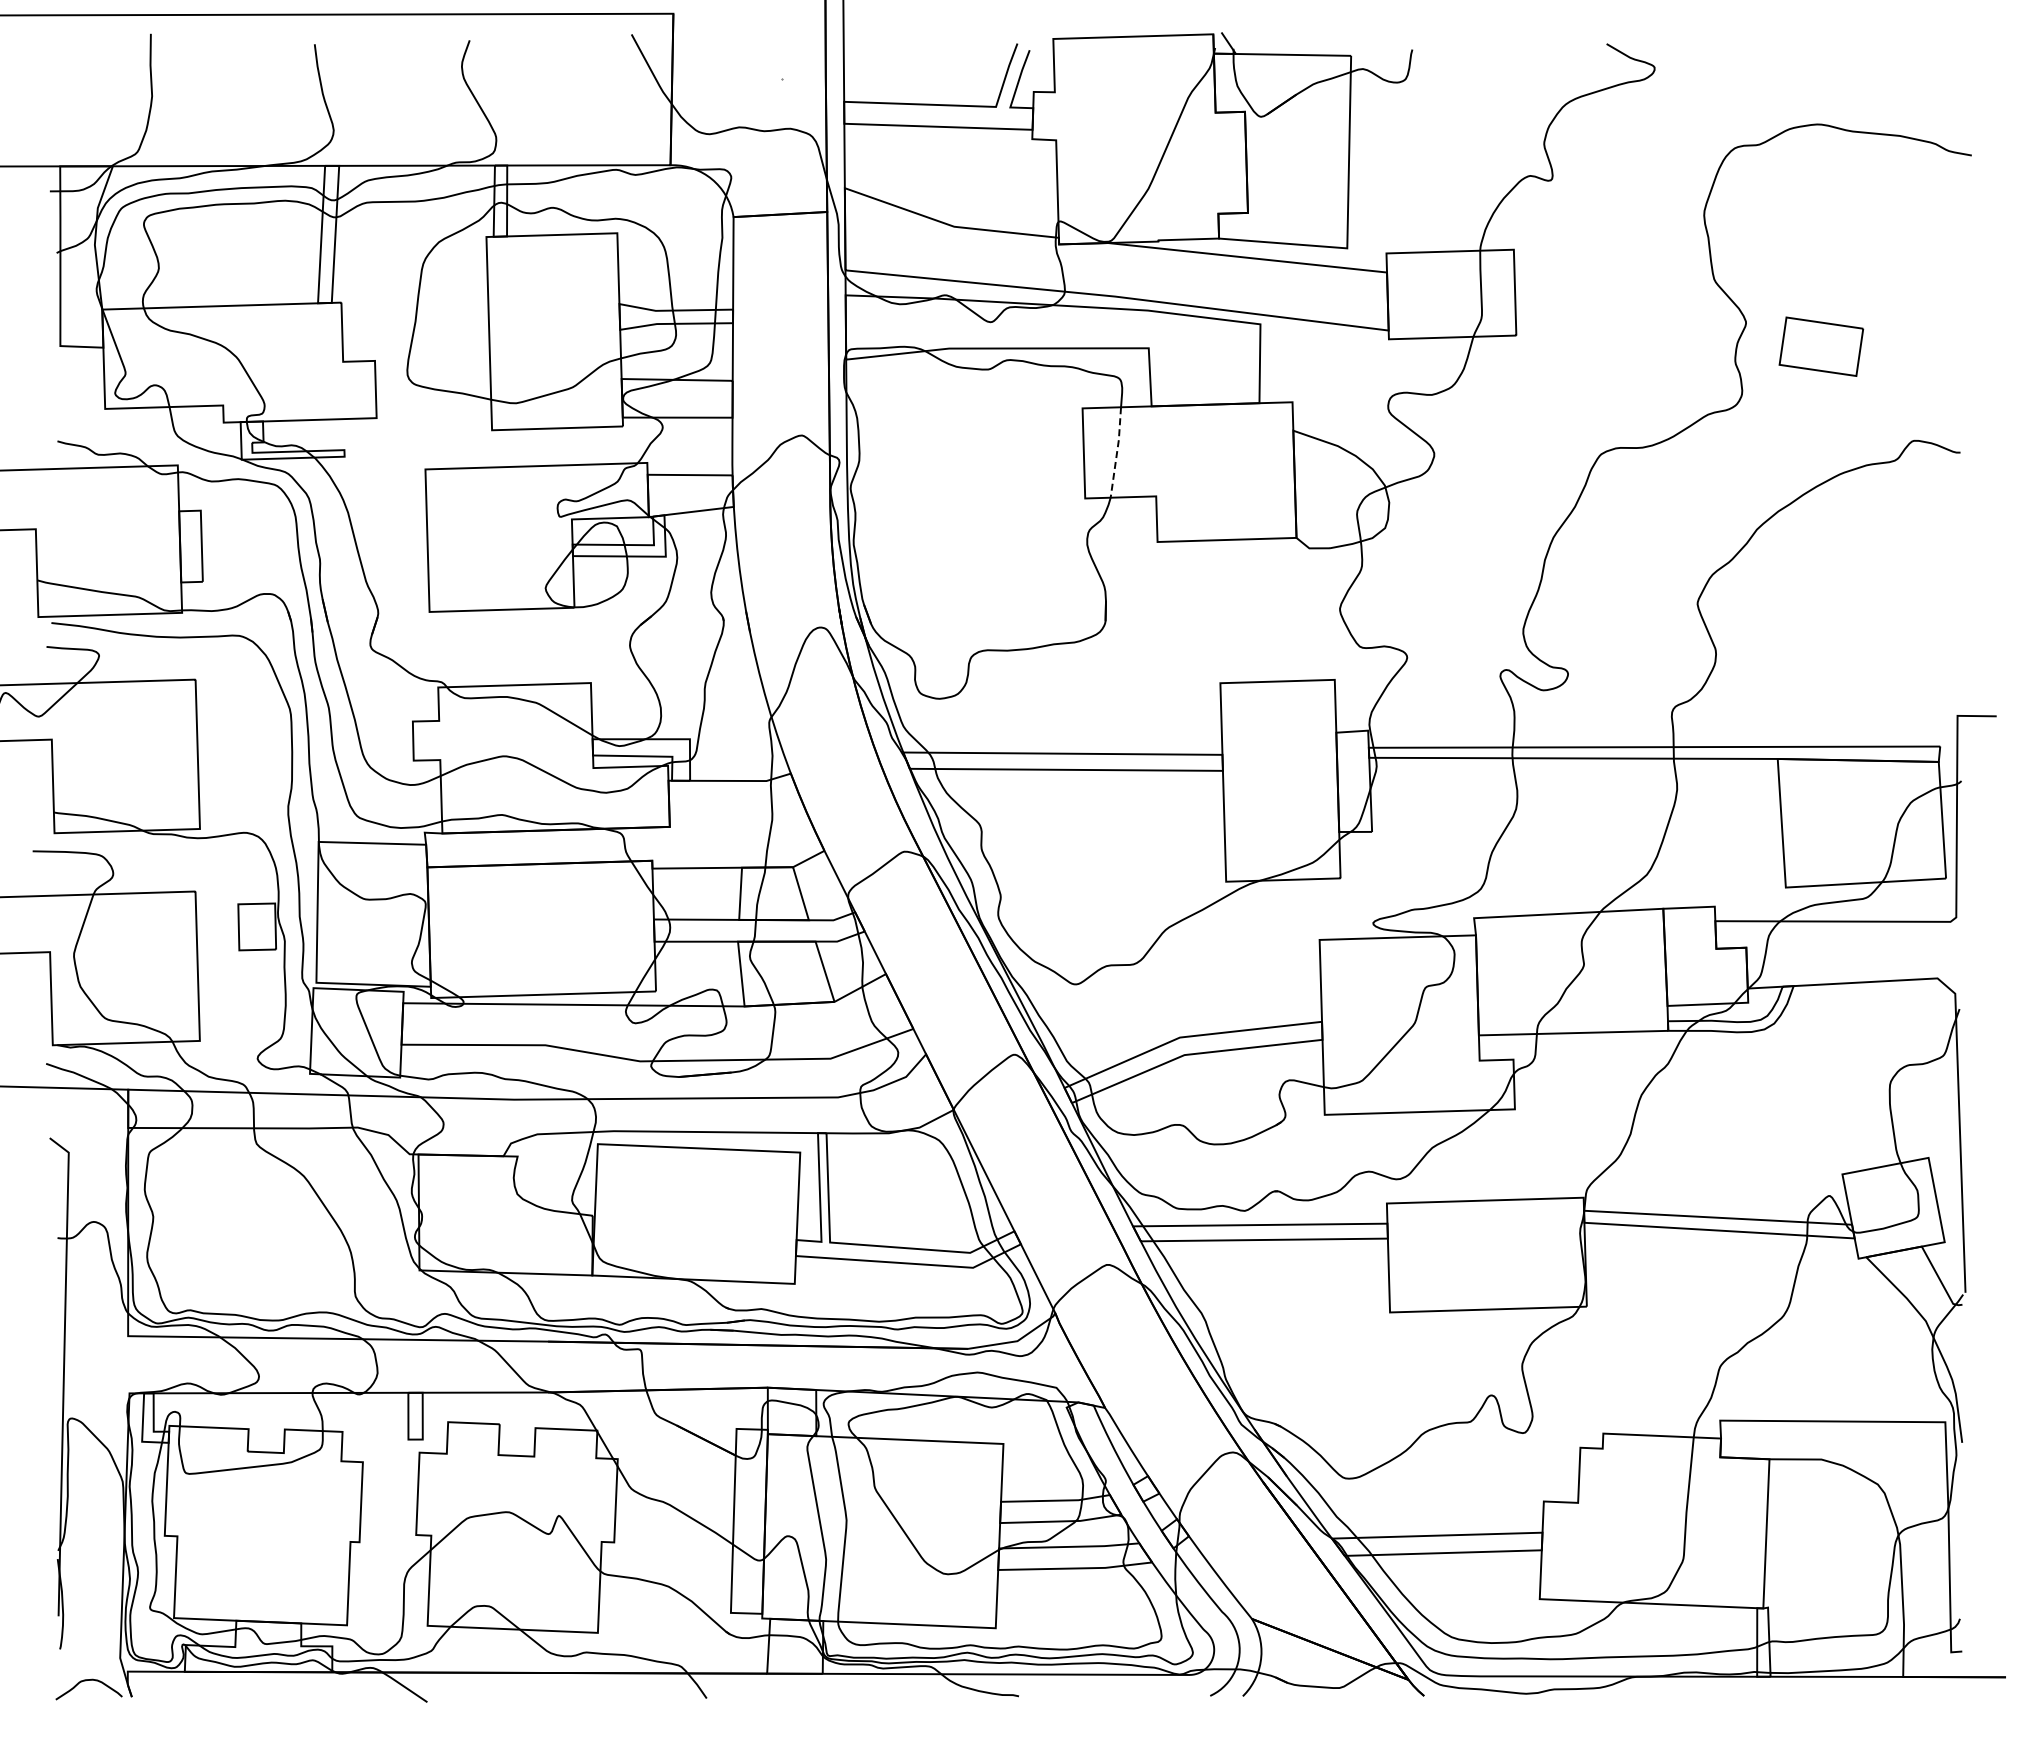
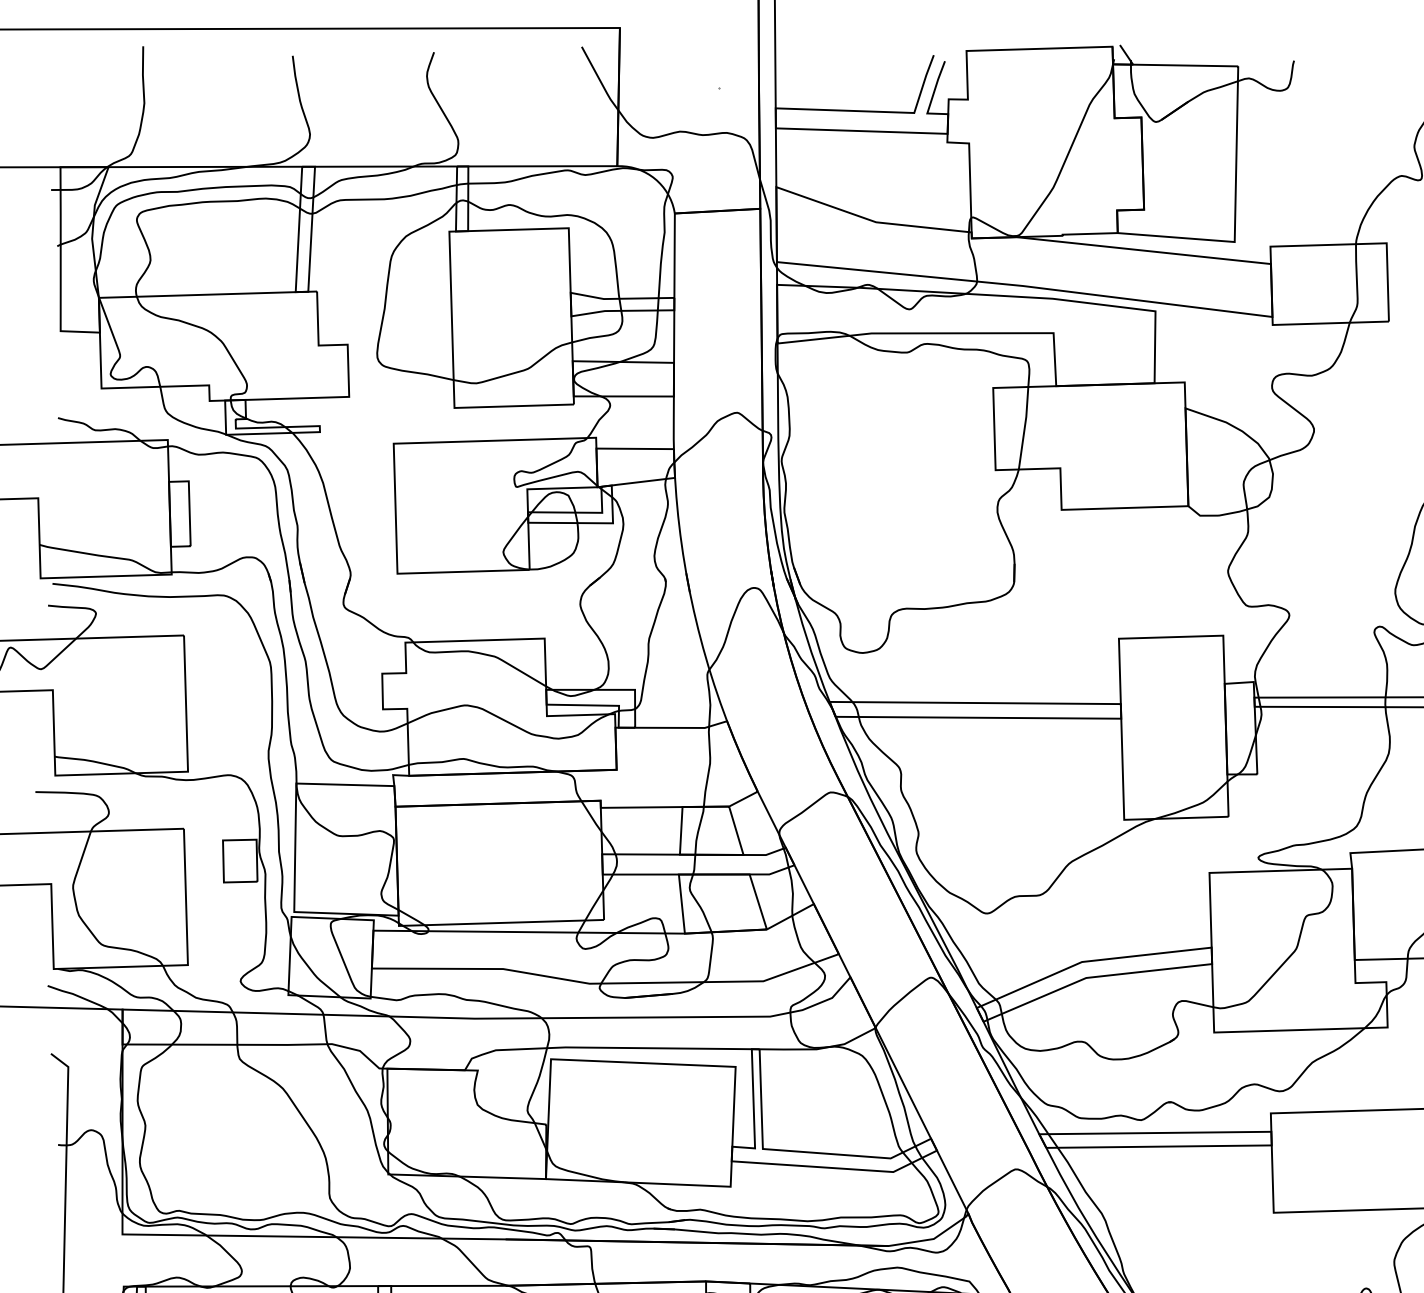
line: (1117, 452) -> (1025, 428), dashed -> solid

